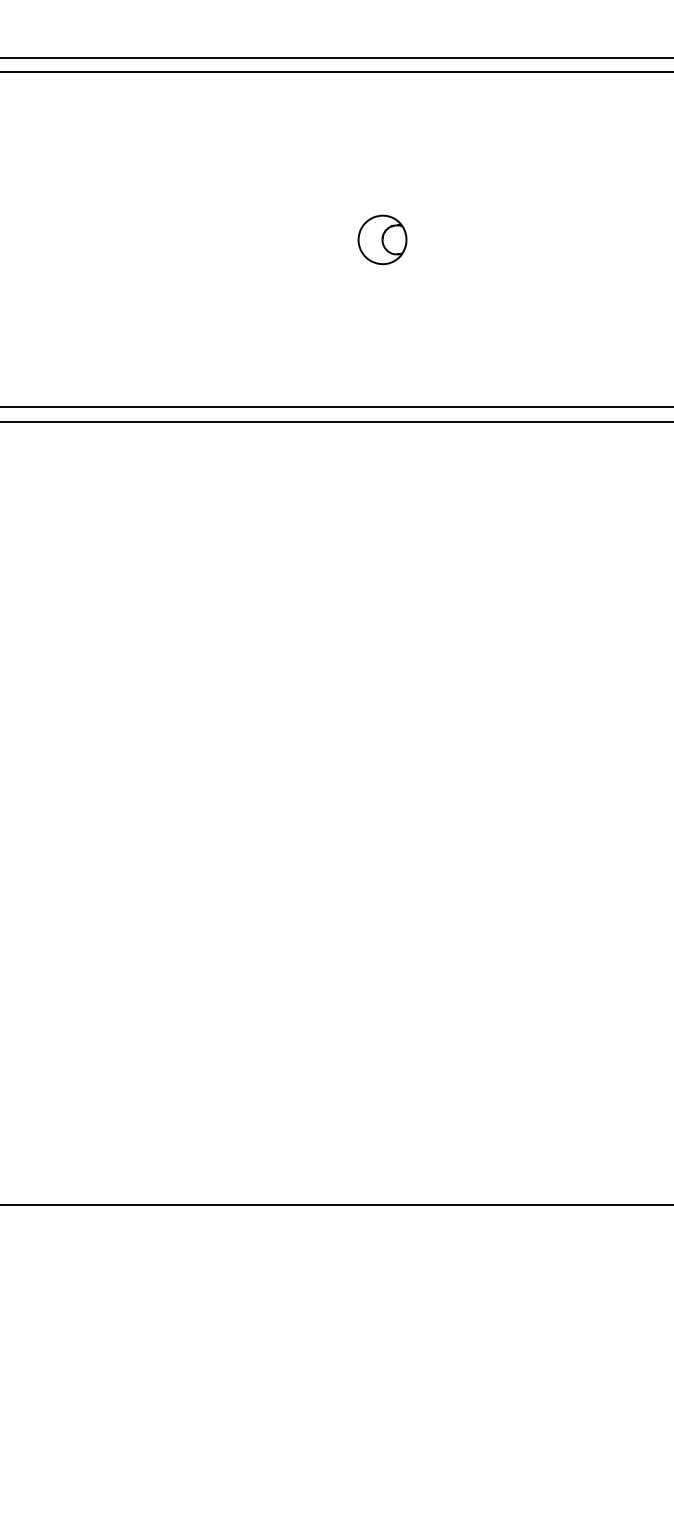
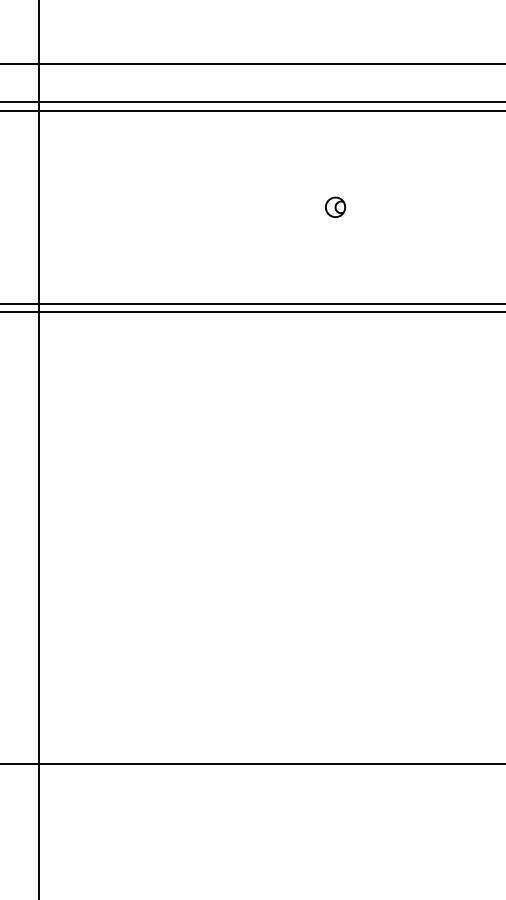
part: (382, 240) -> (335, 207), size x0.7

